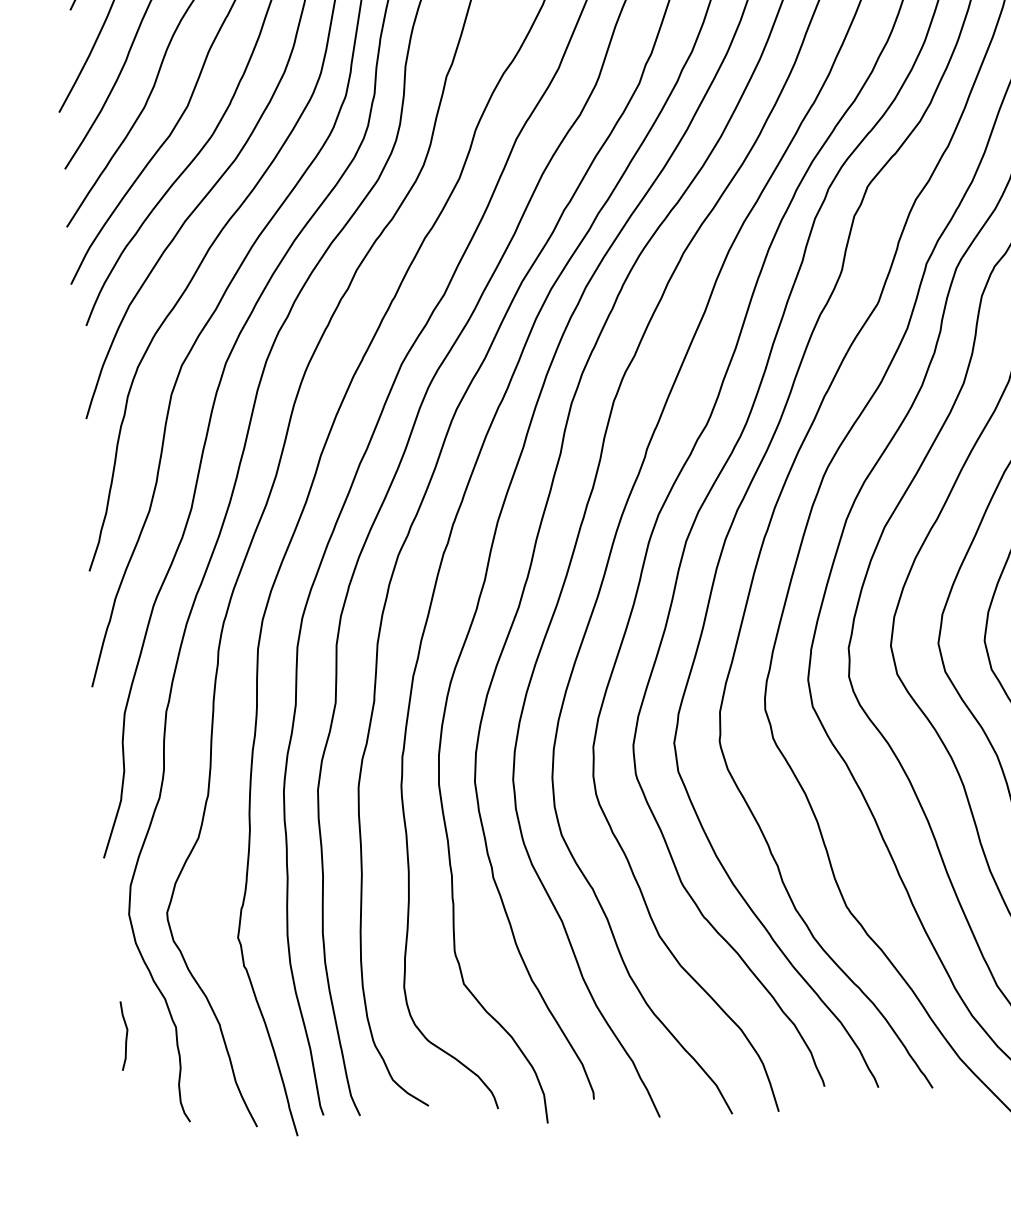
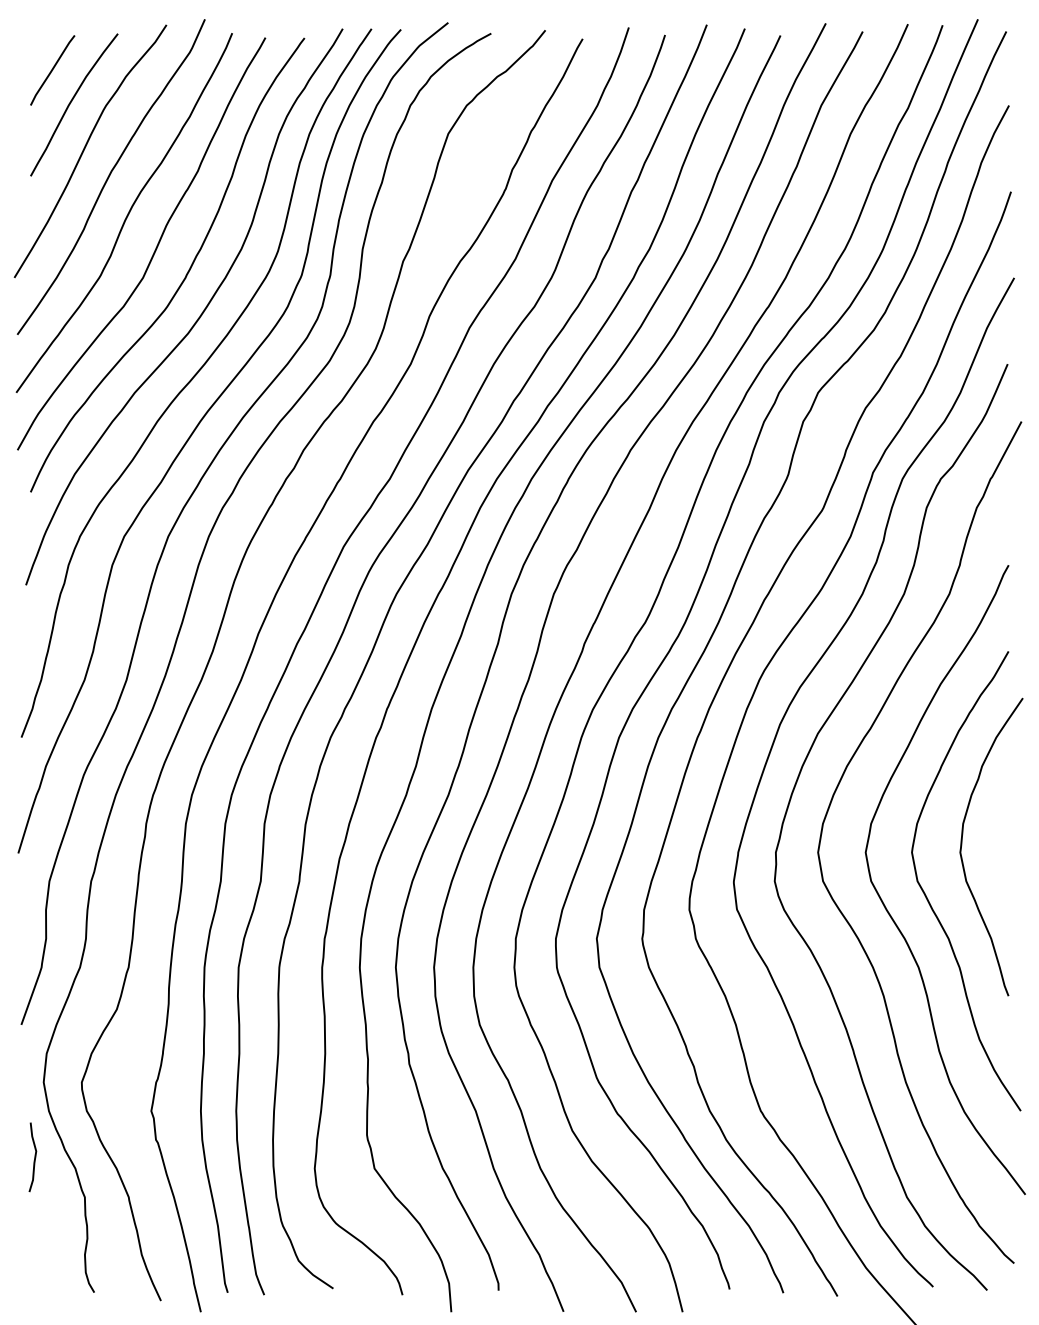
curve: (126, 1036) -> (34, 1157), moved

